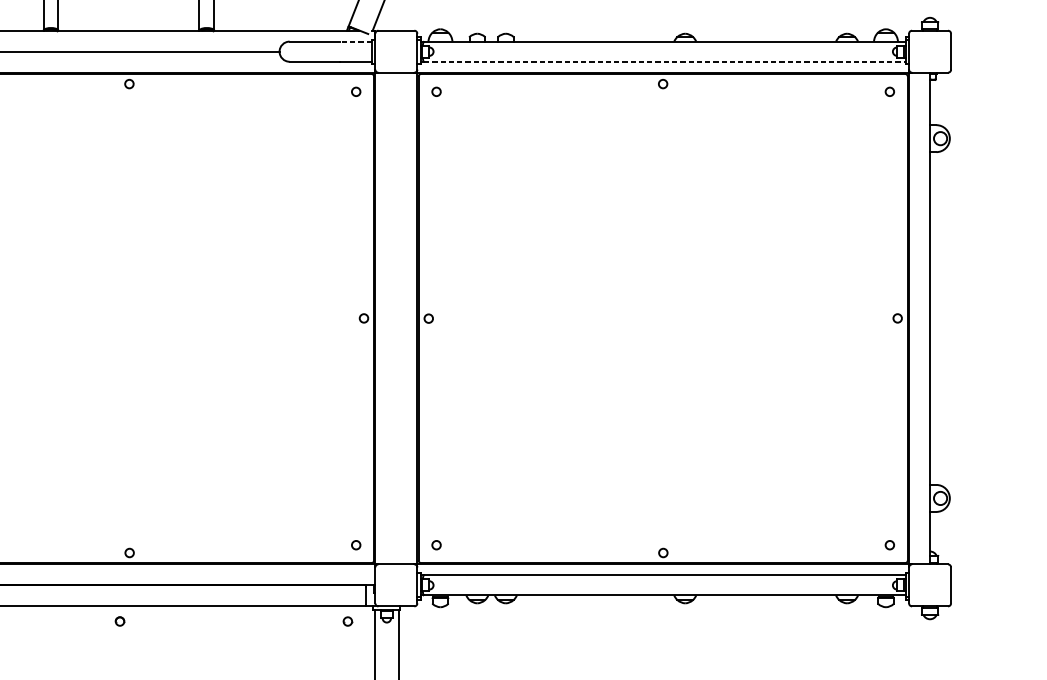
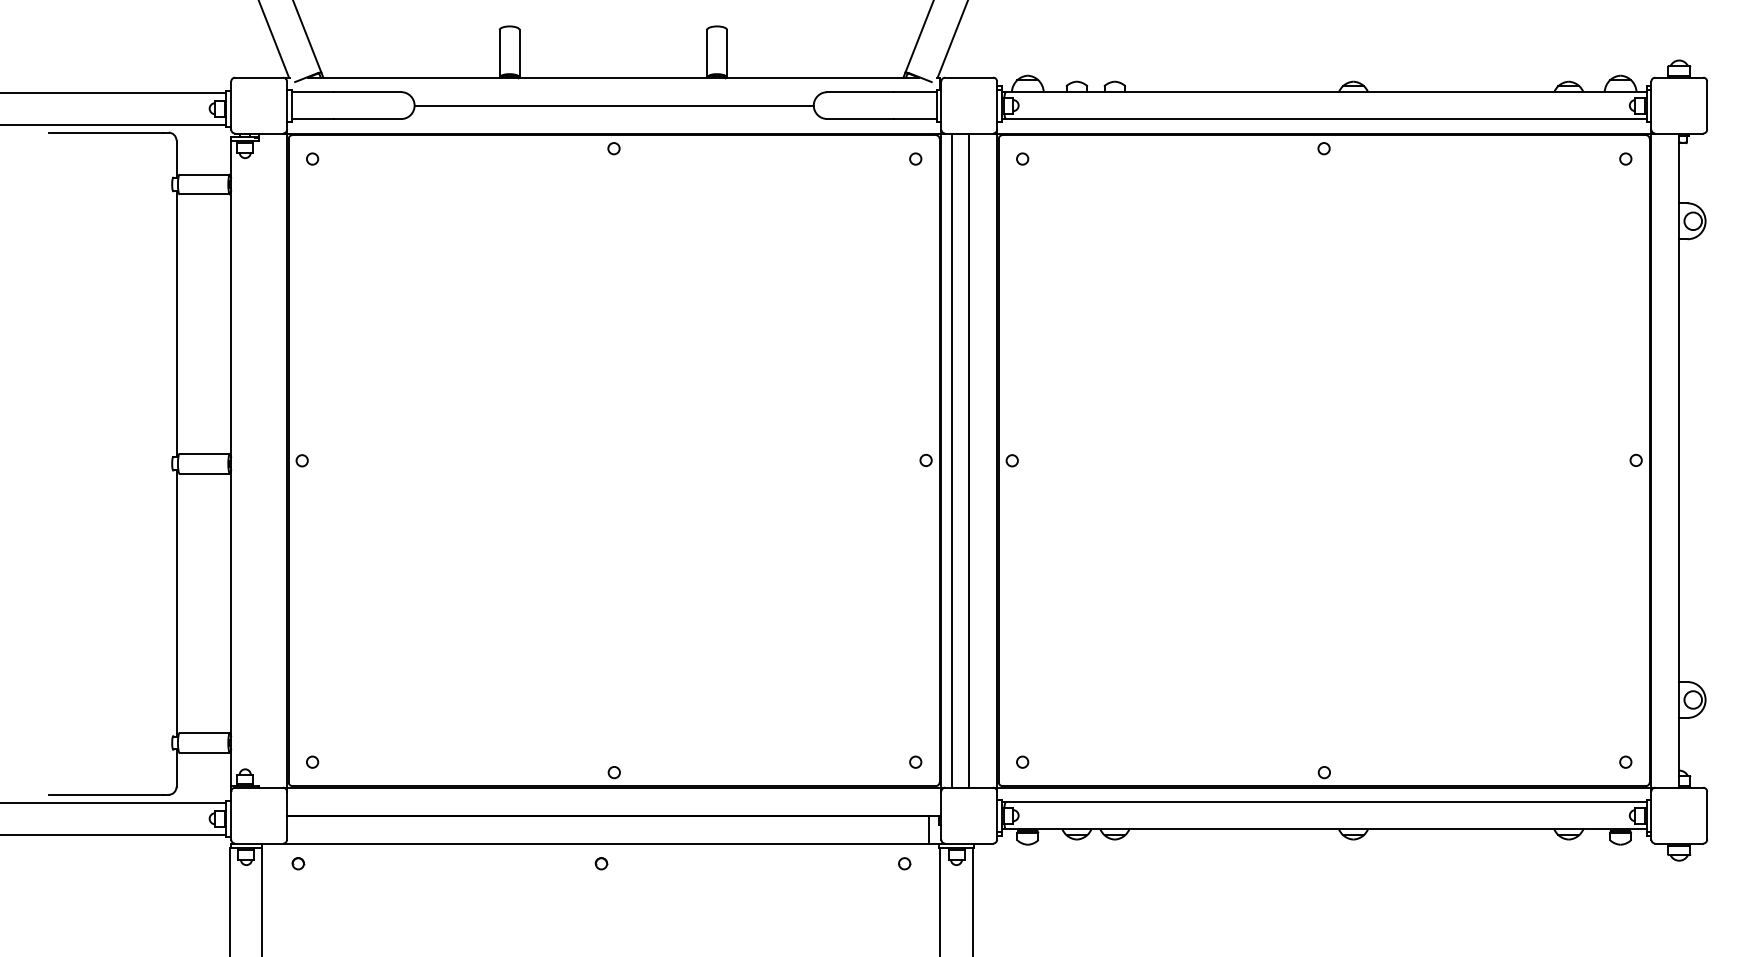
line: (355, 41) -> (914, 92), dashed -> solid
line: (664, 62) -> (1326, 119), dashed -> solid
line: (383, 318) -> (952, 460), added
line: (396, 318) -> (969, 460), added

